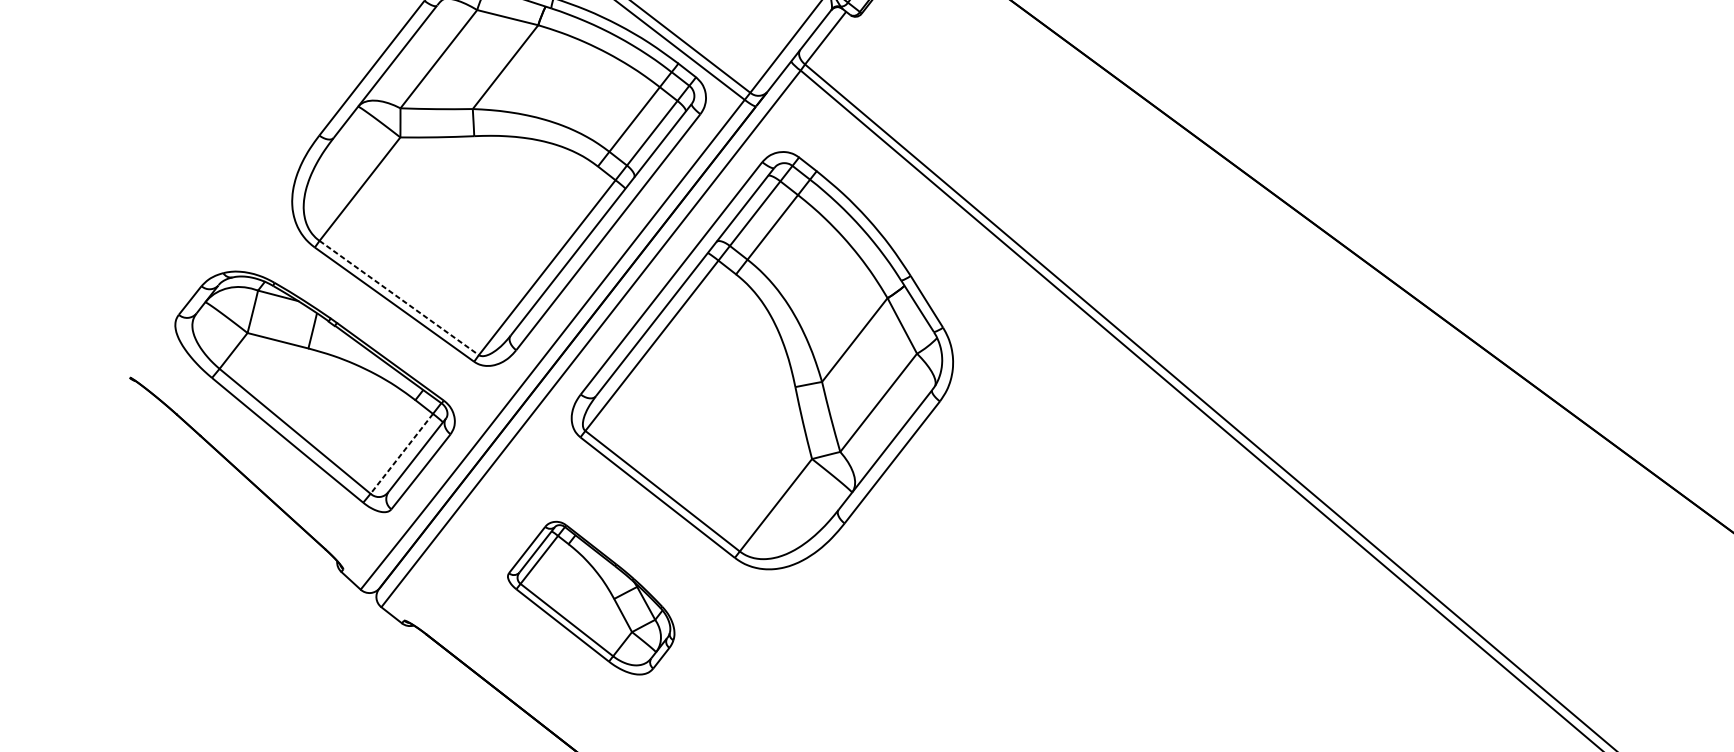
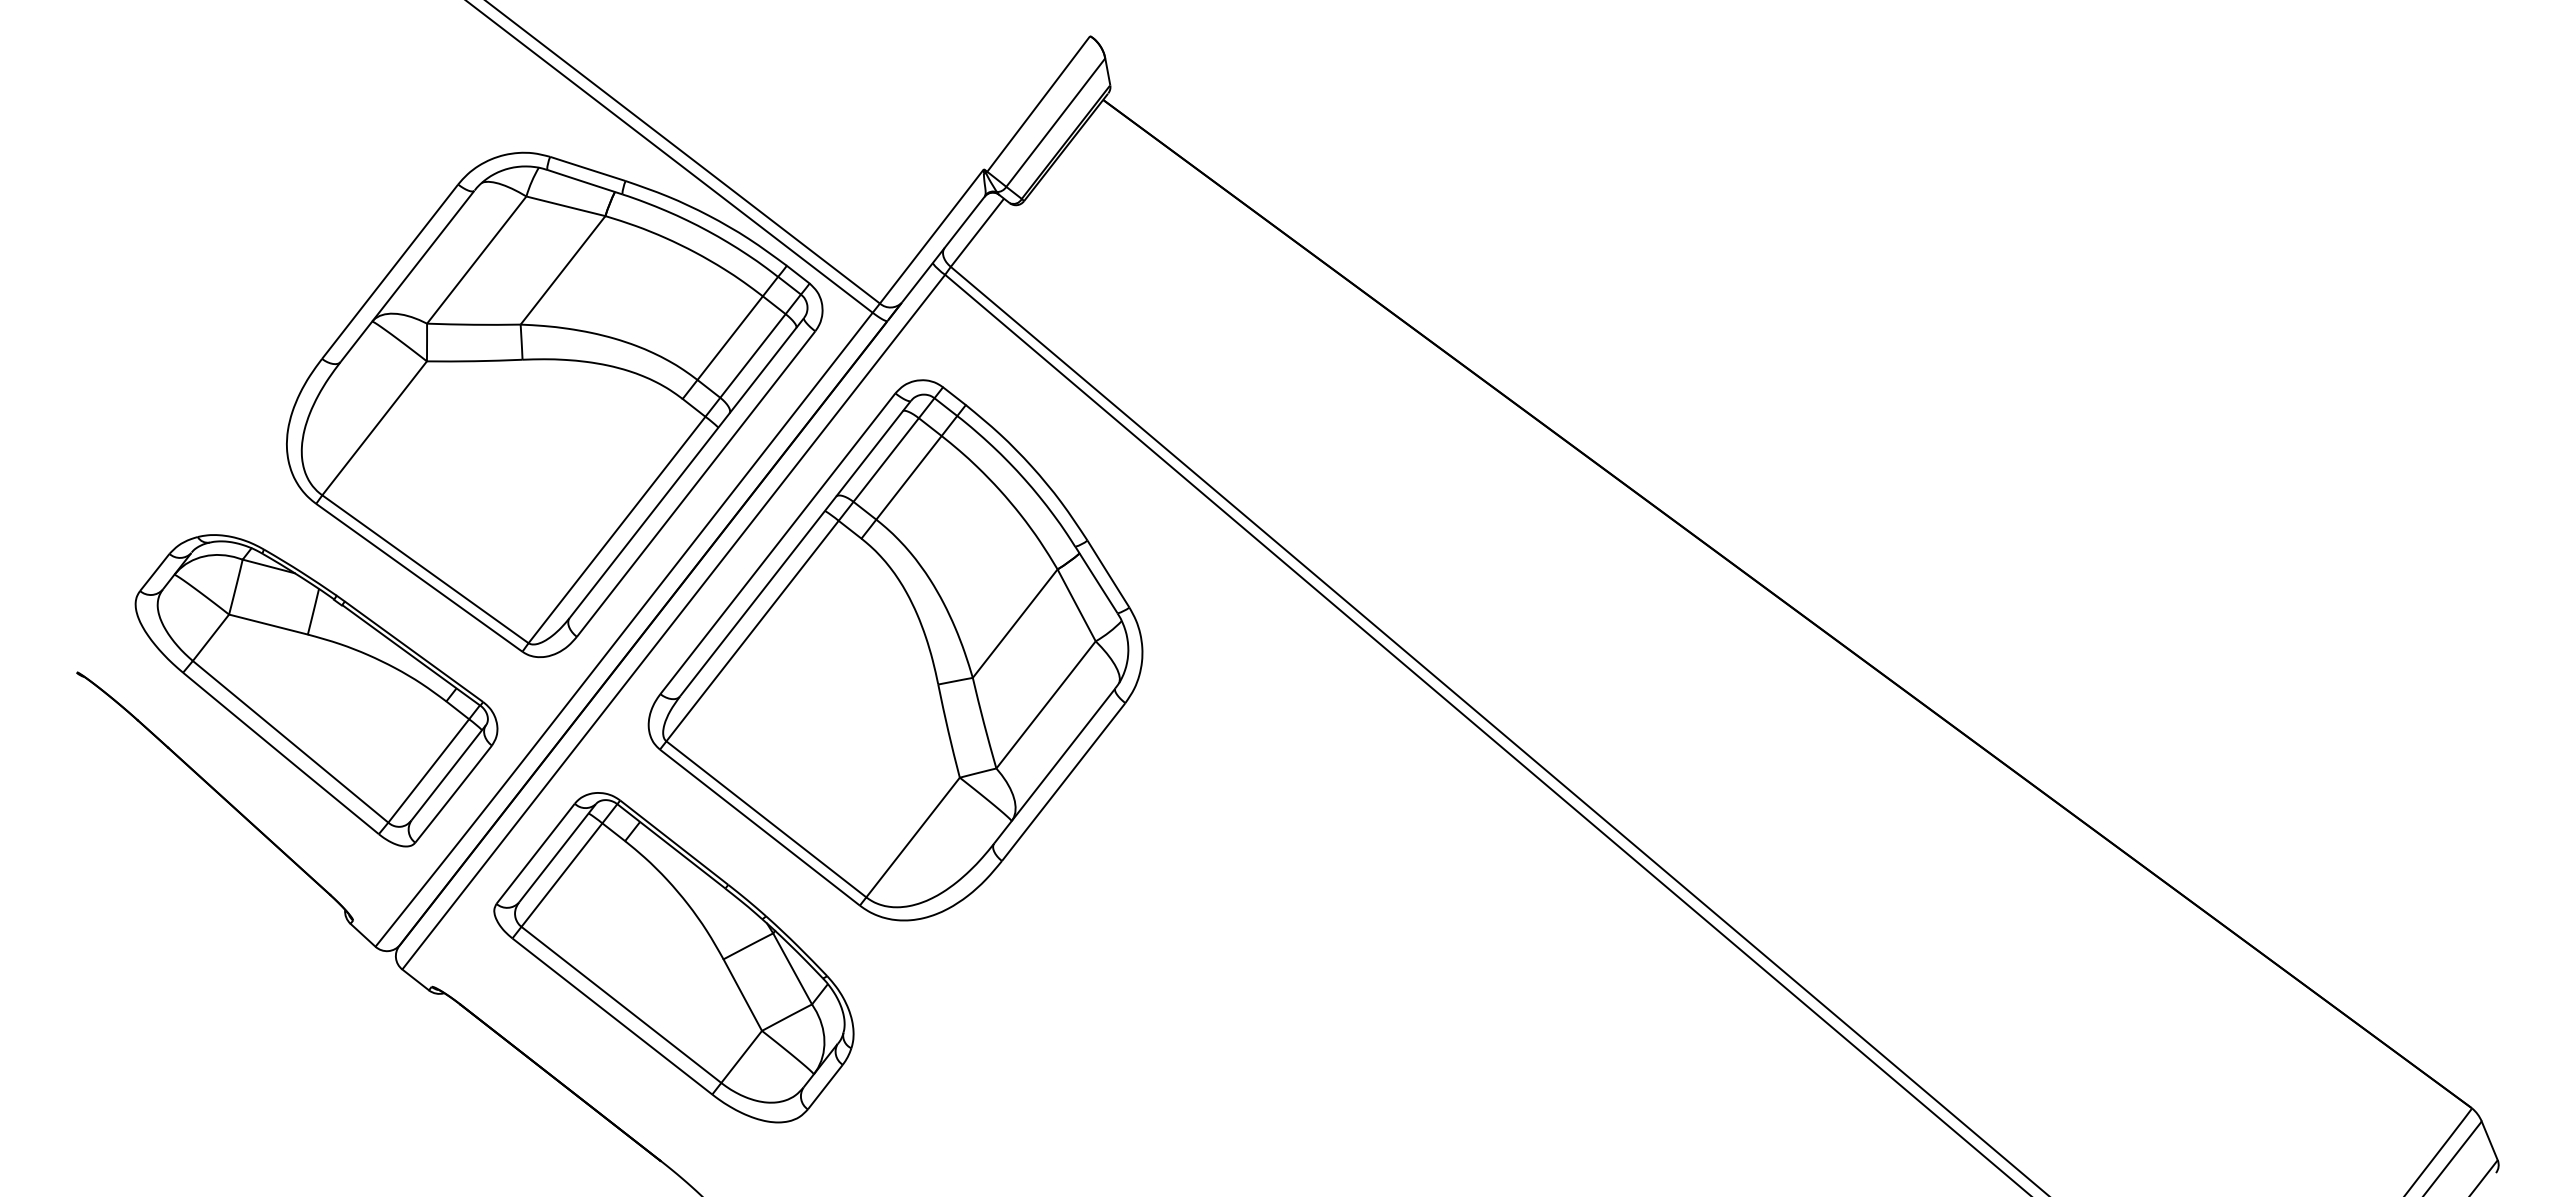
line: (399, 298) -> (425, 569), dashed -> solid
line: (401, 453) -> (428, 770), dashed -> solid
part: (590, 597) -> (673, 957), size x1.67

